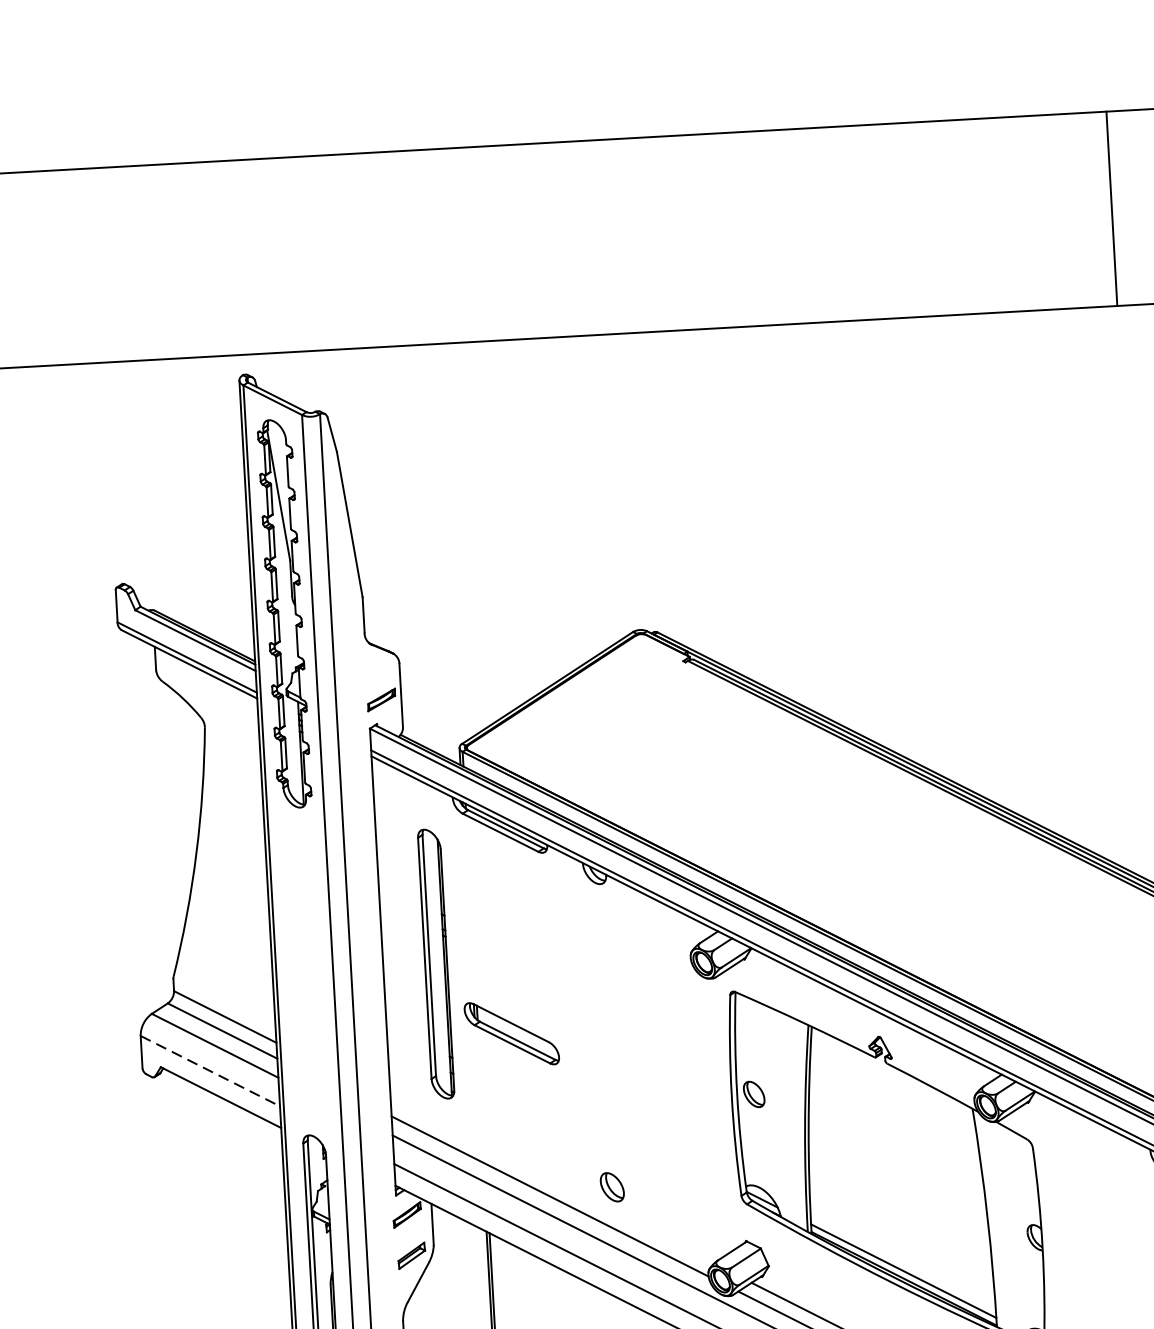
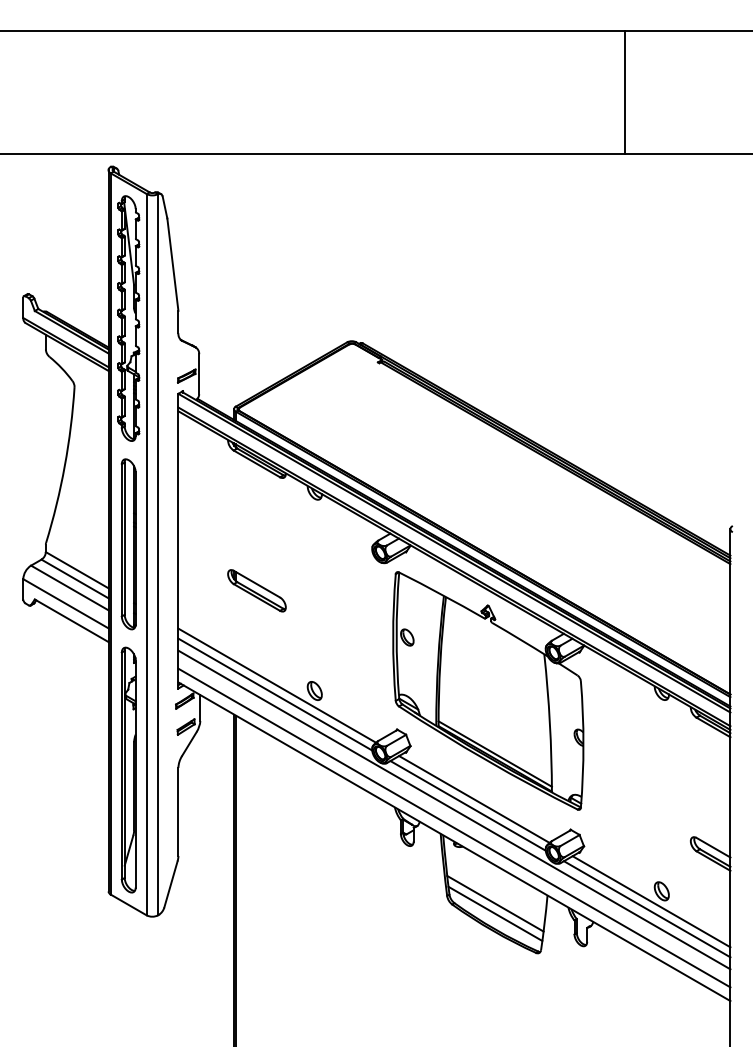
line: (1111, 208) -> (624, 92), moved
part: (435, 964) -> (128, 544), moved
line: (211, 1072) -> (66, 604), dashed -> solid
line: (552, 1181) -> (277, 685), added

